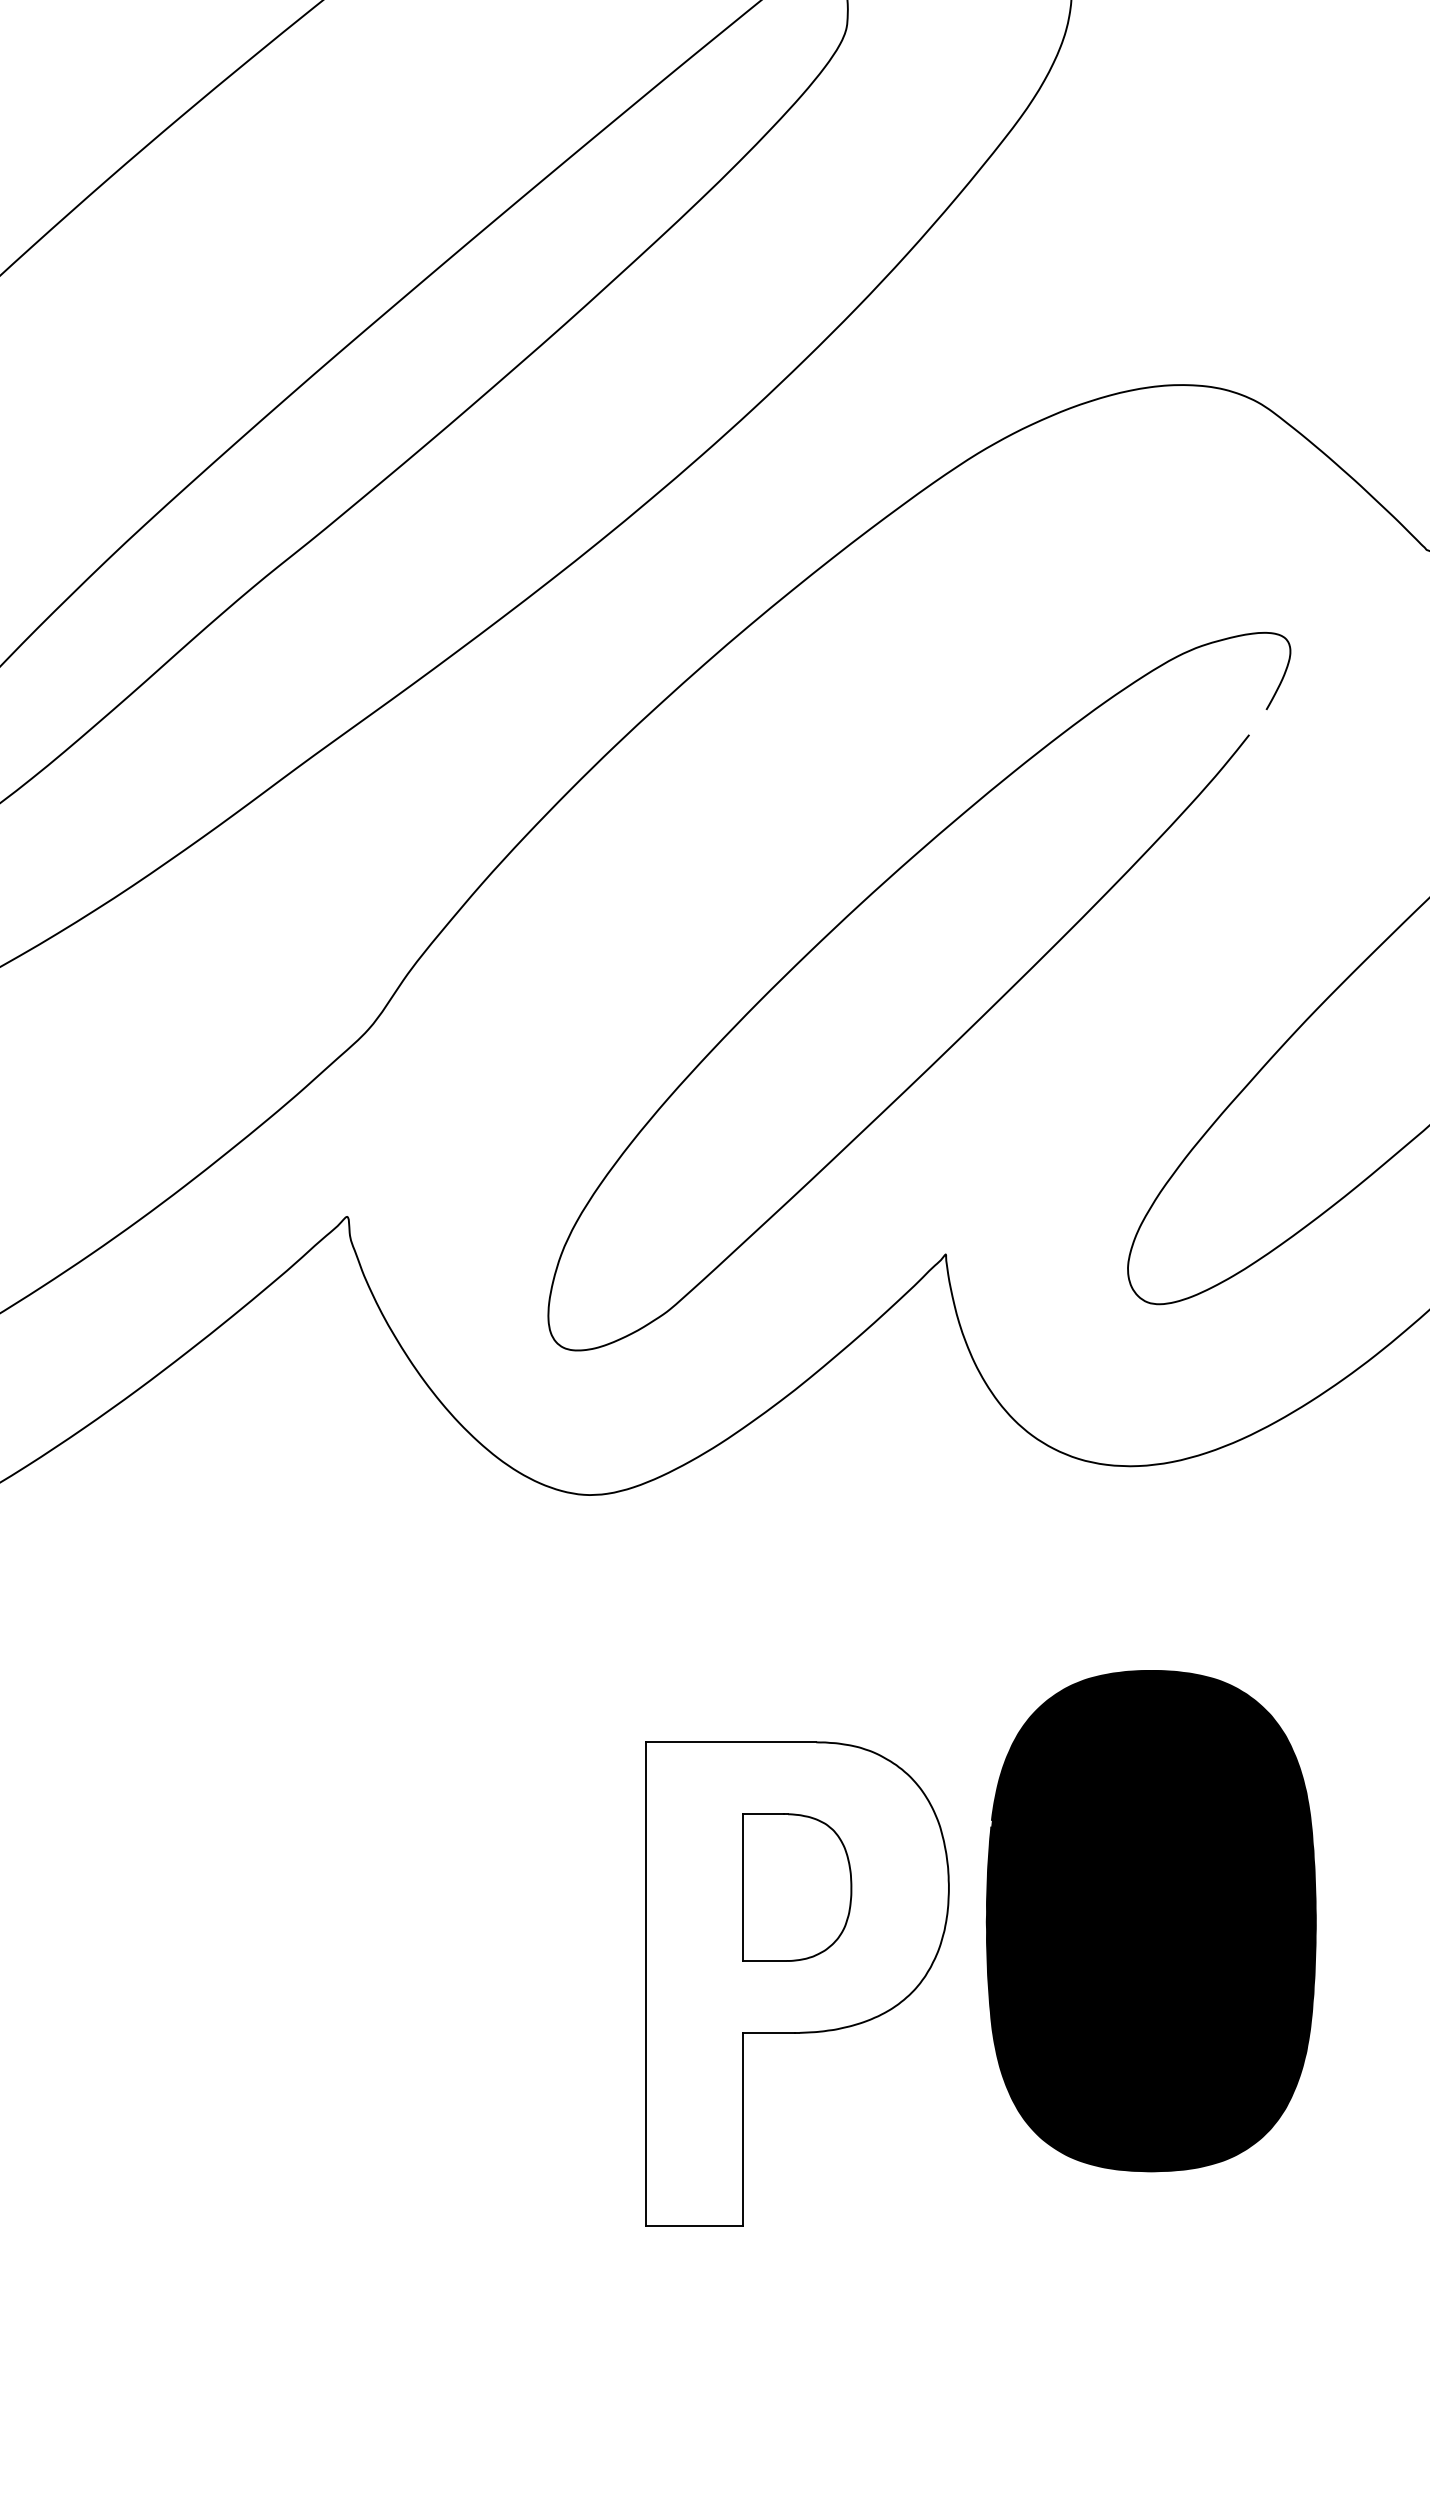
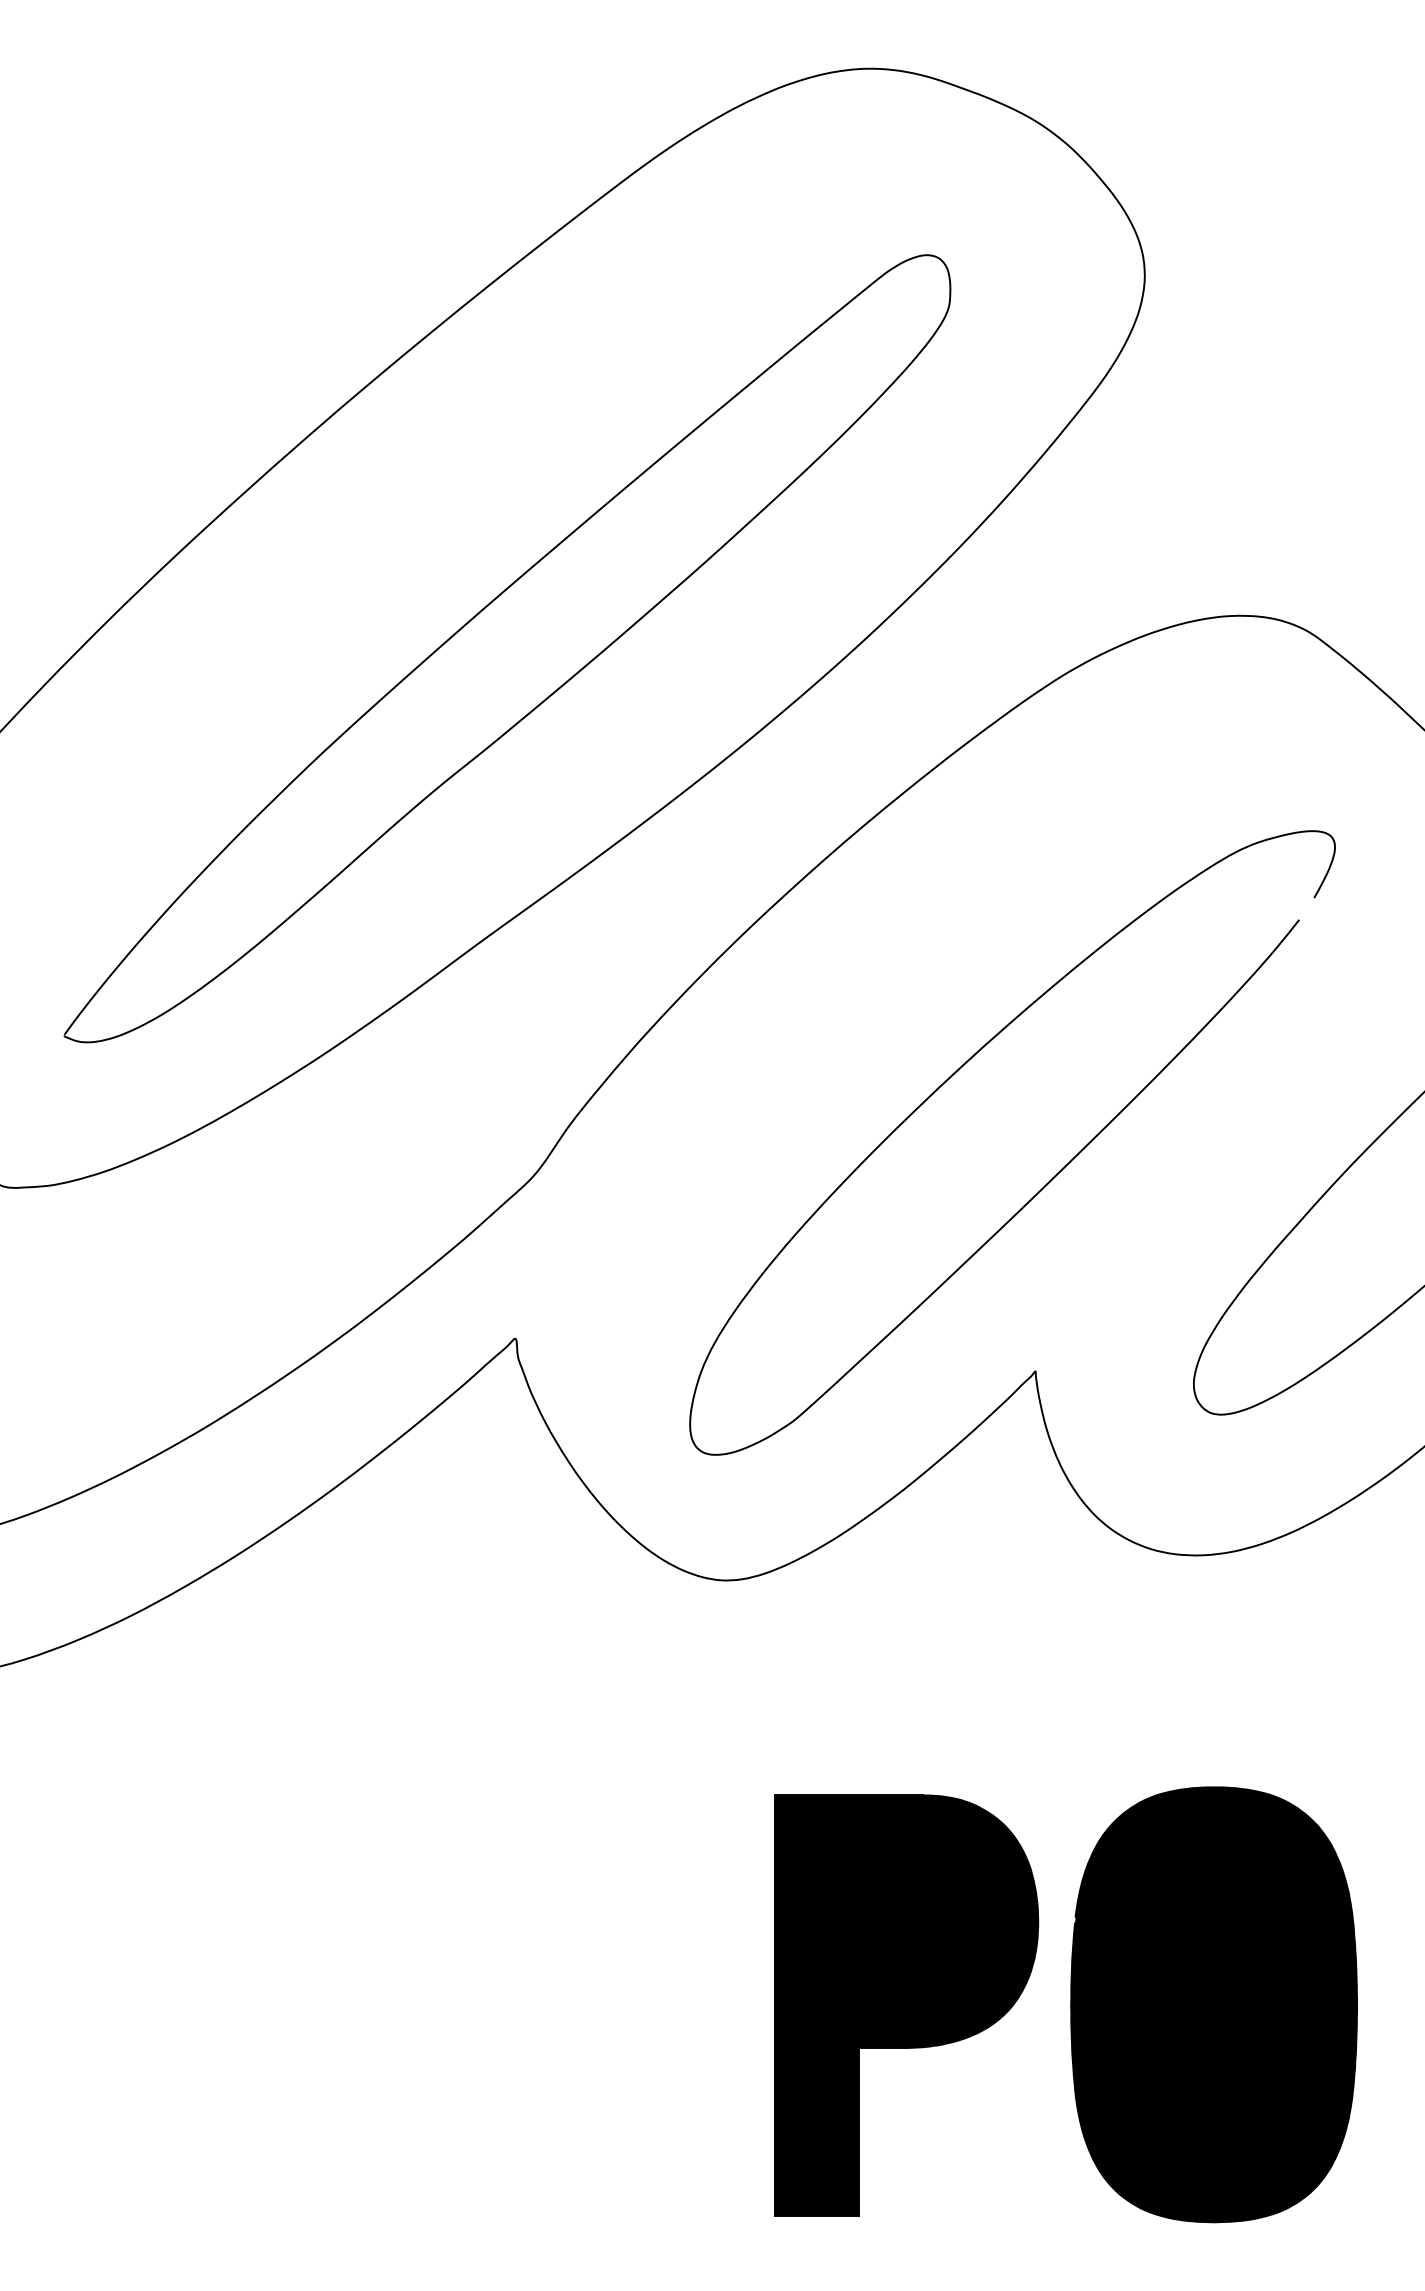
part: (1150, 1920) -> (1213, 2004), moved
fill: (797, 1984) -> (906, 2005), added

